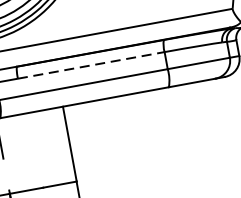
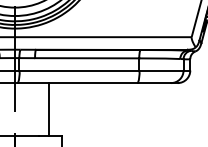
line: (91, 65) -> (87, 58), dashed -> solid
line: (69, 143) -> (48, 109), moved

